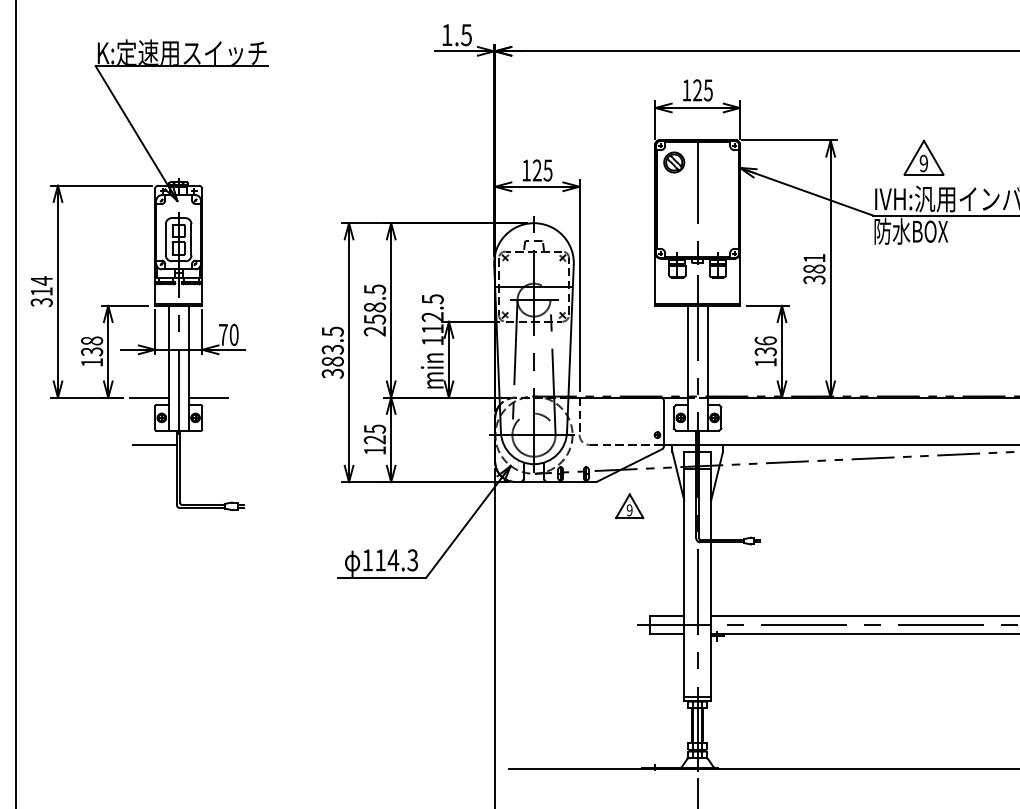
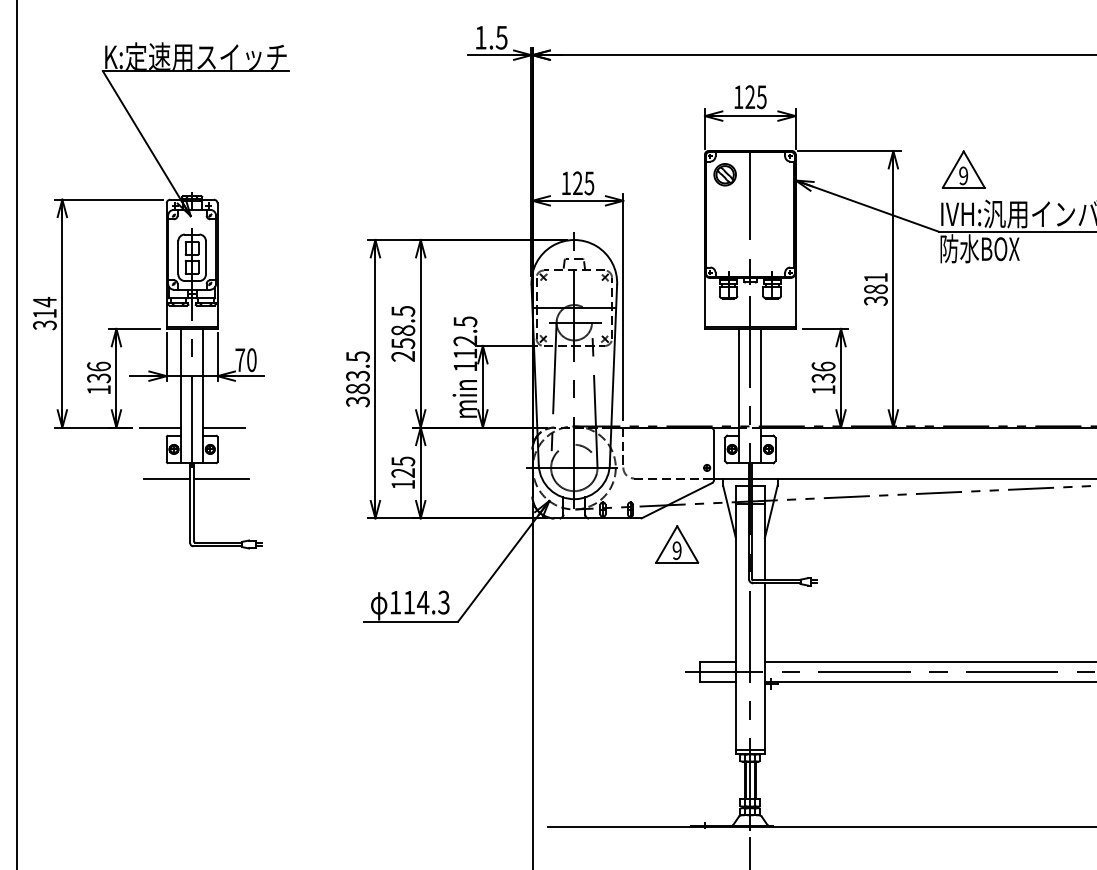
part: (923, 157) -> (963, 169), moved
text: (91, 340) -> (98, 366), 138 -> 136
line: (205, 444) -> (221, 478), added
part: (629, 506) -> (677, 544), size x1.43

